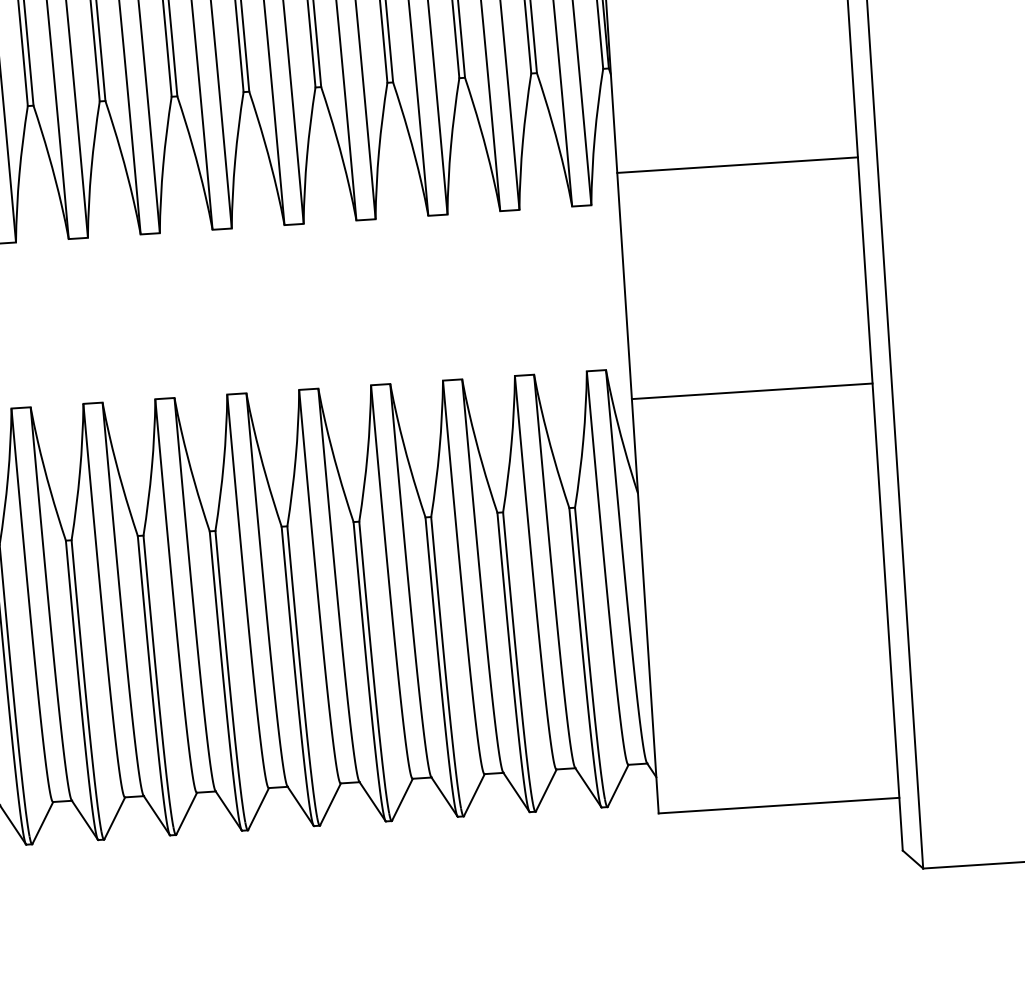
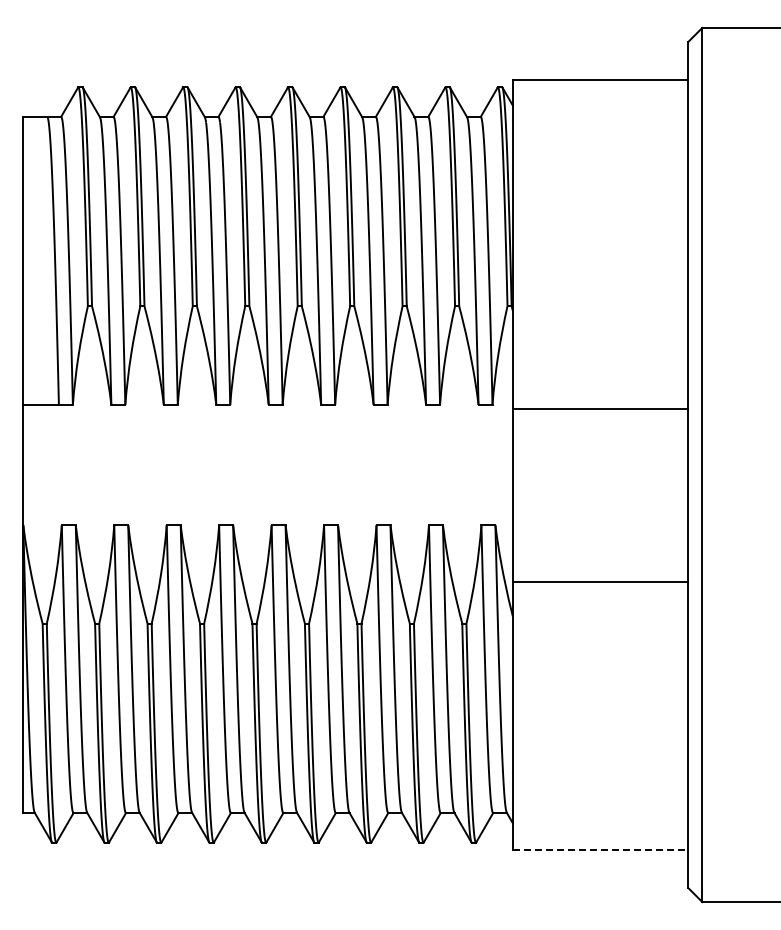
line: (737, 165) -> (600, 408), moved
line: (752, 391) -> (600, 582), moved
line: (778, 805) -> (600, 849), solid -> dashed

